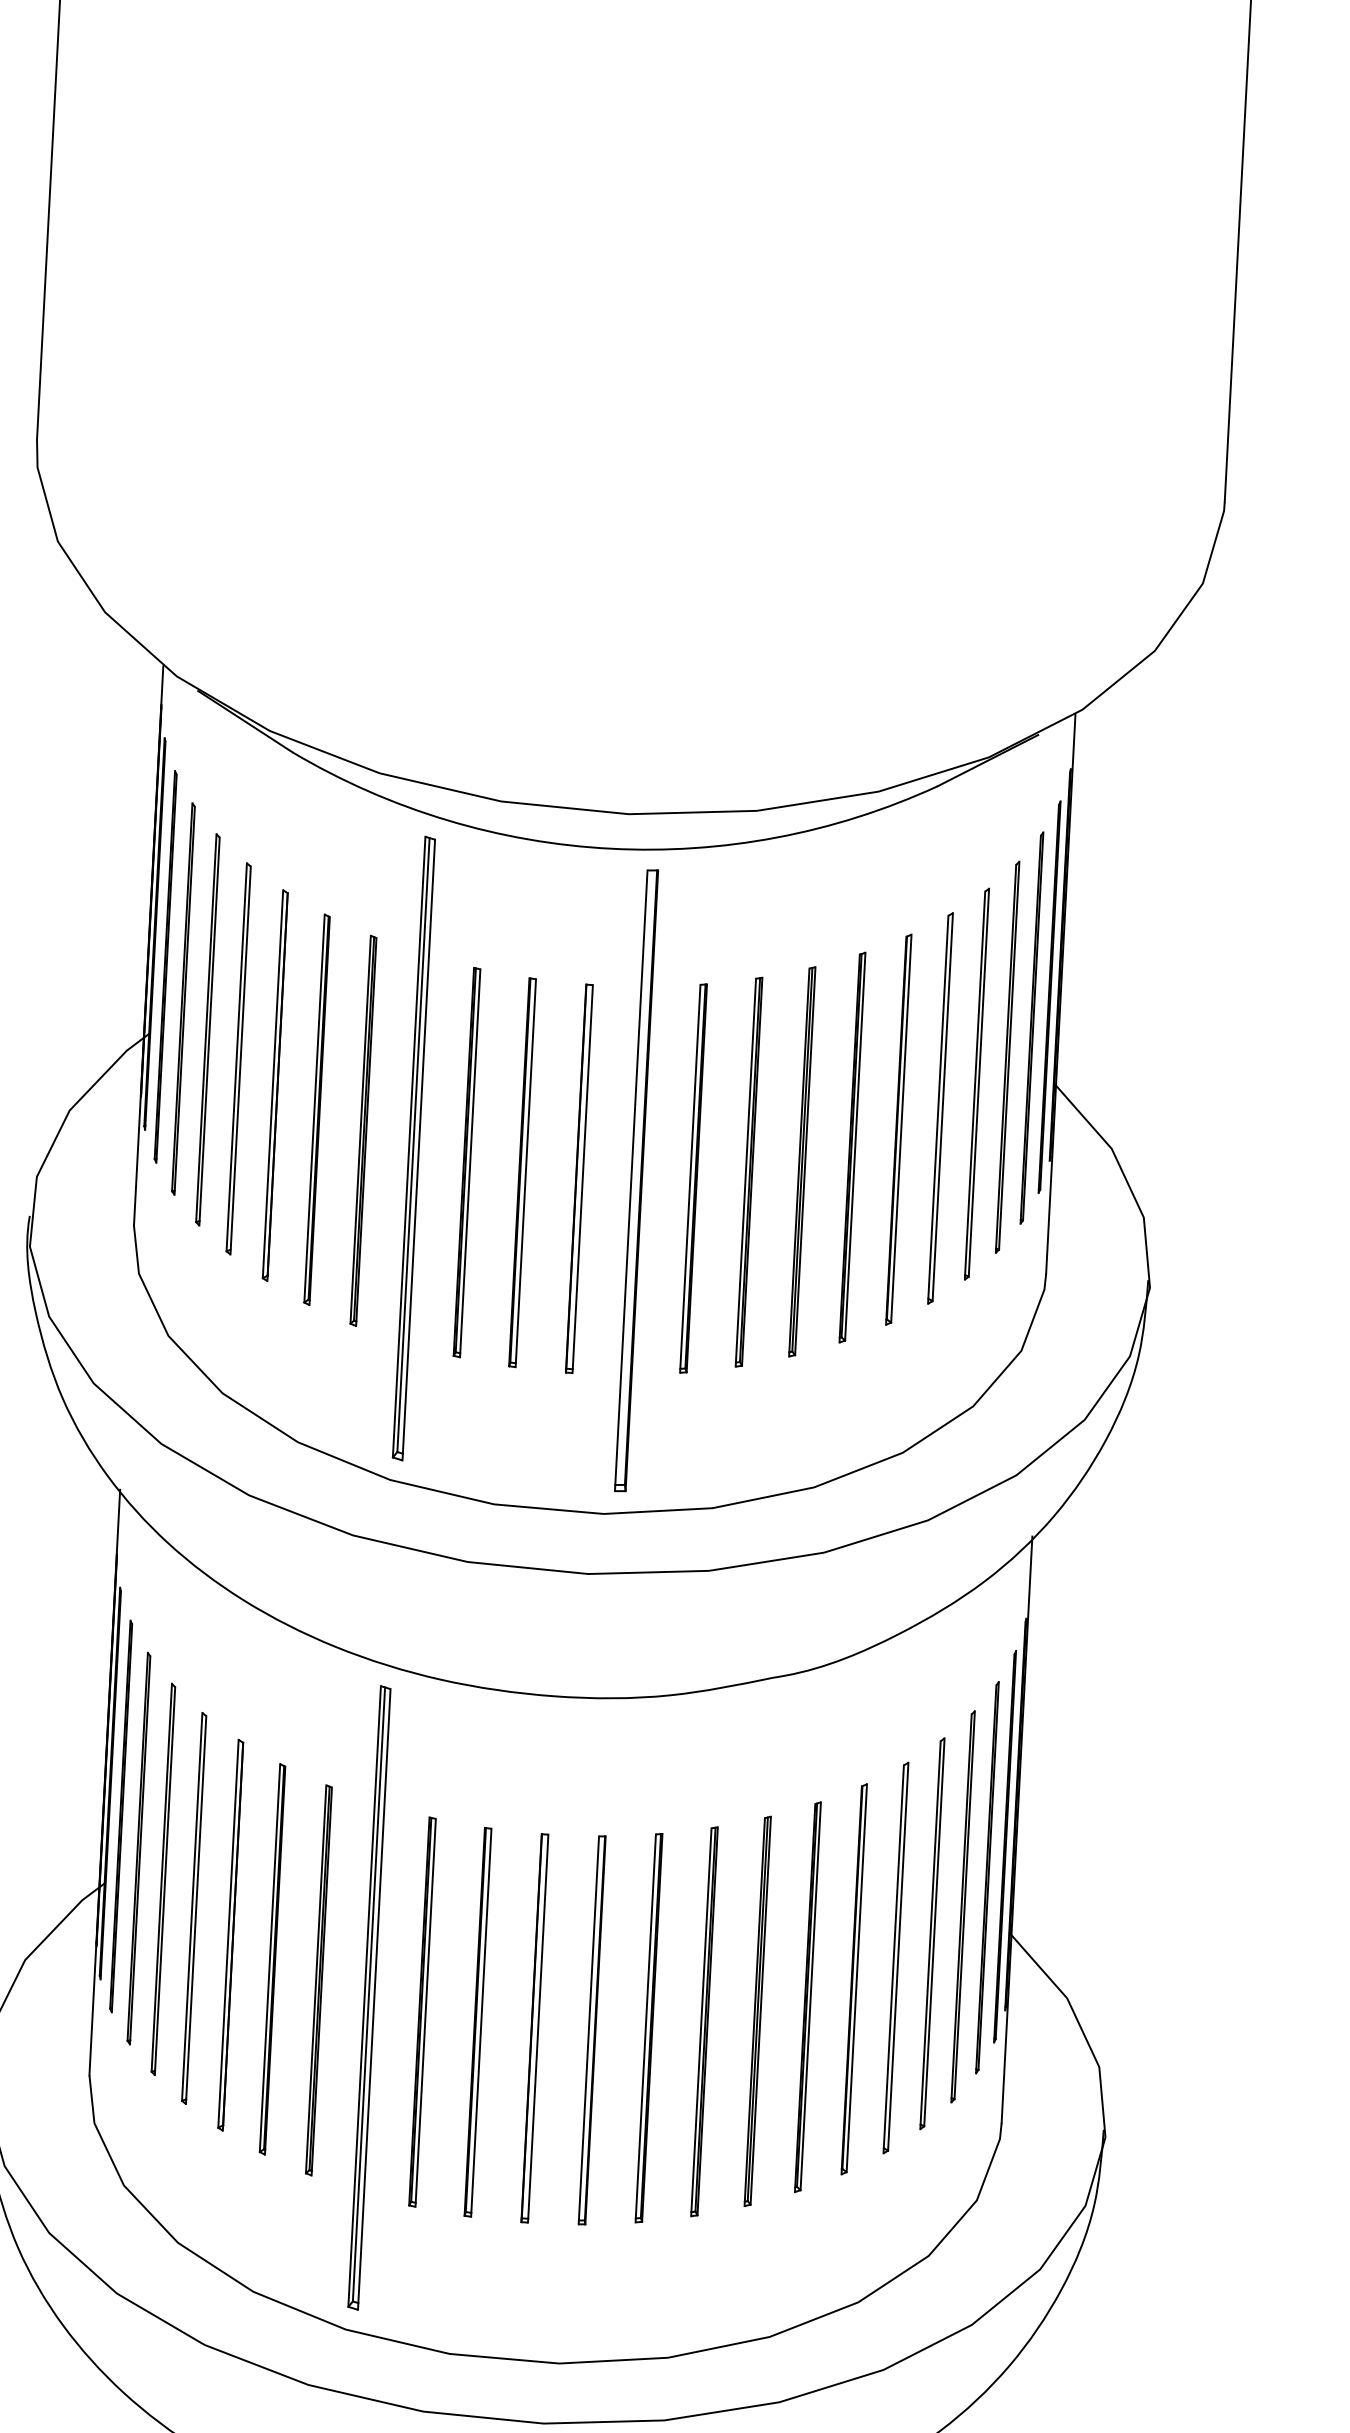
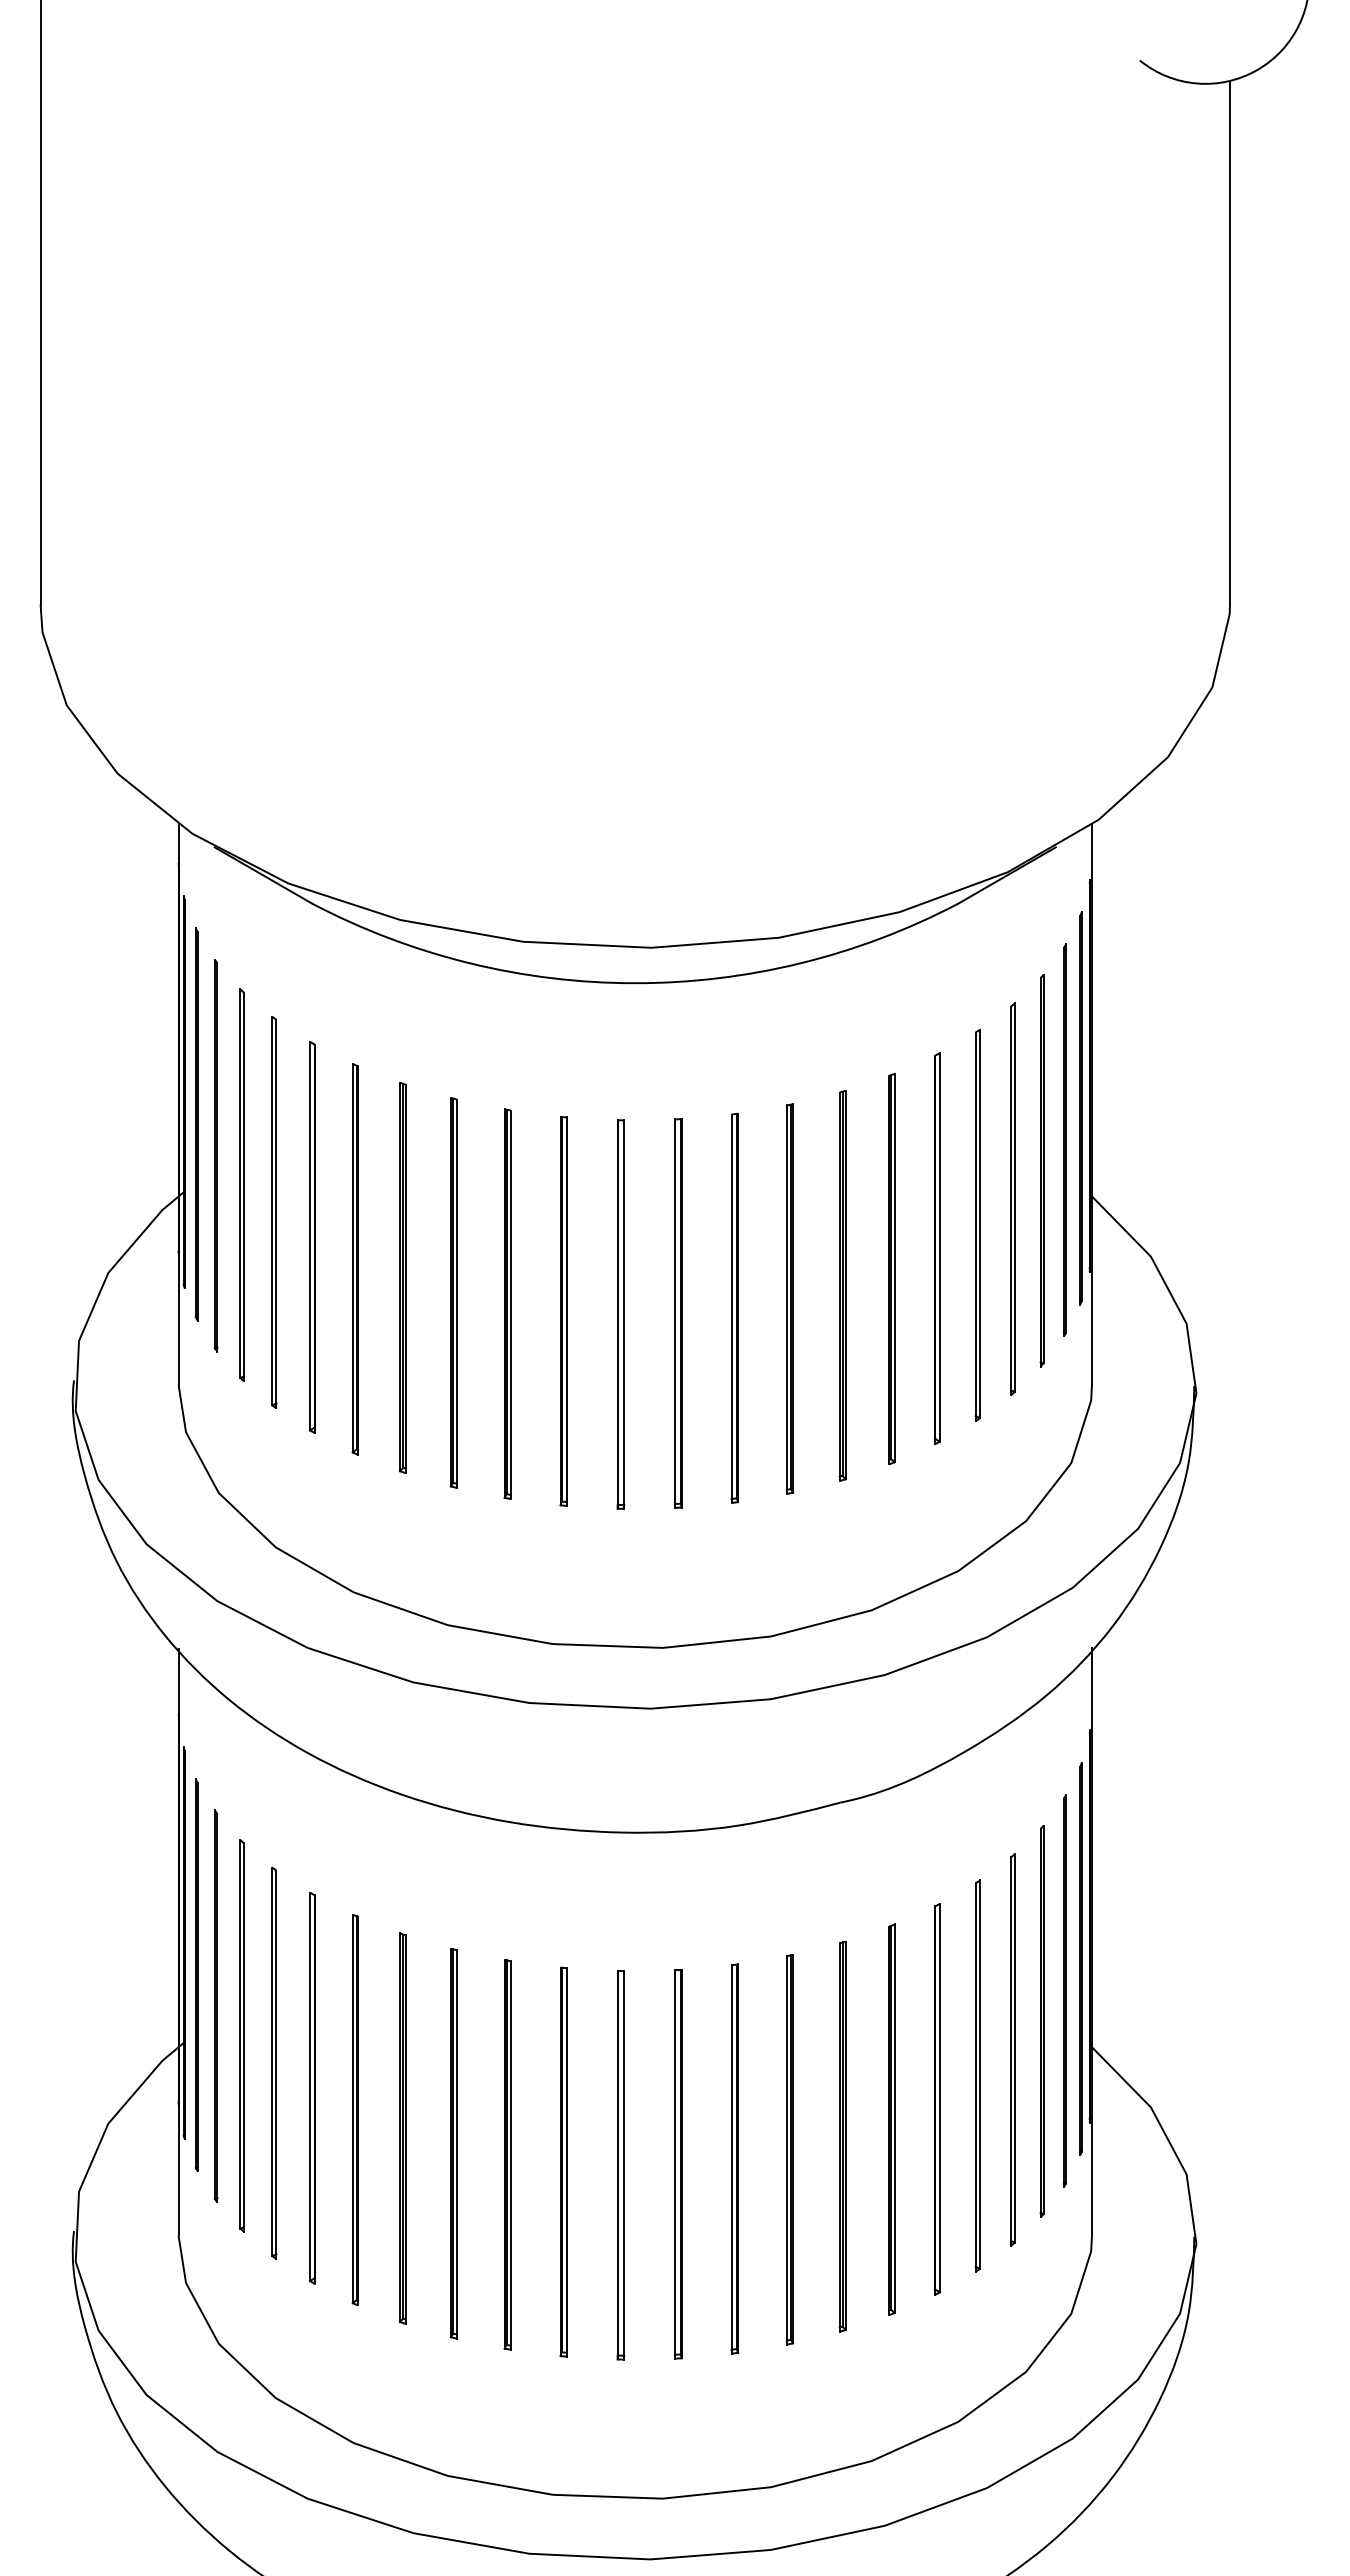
part: (413, 1148) -> (453, 1292), size x0.62
part: (636, 1180) -> (678, 1313), size x0.62
part: (368, 1997) -> (453, 2143), size x0.62

